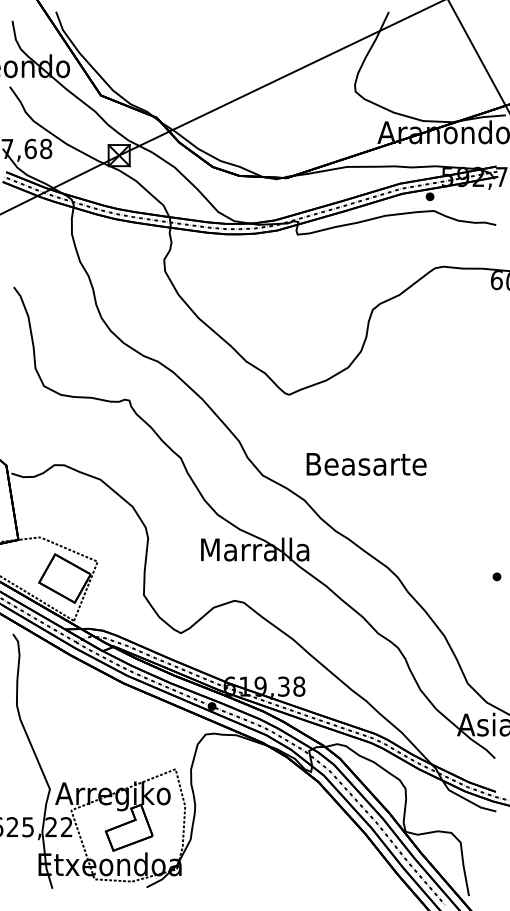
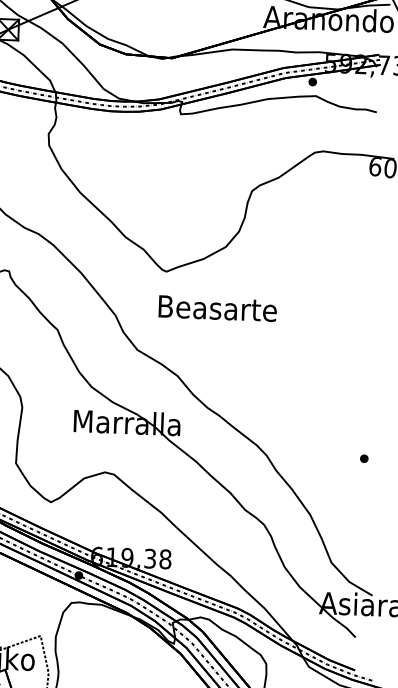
text: (366, 464) -> (217, 308), moved

